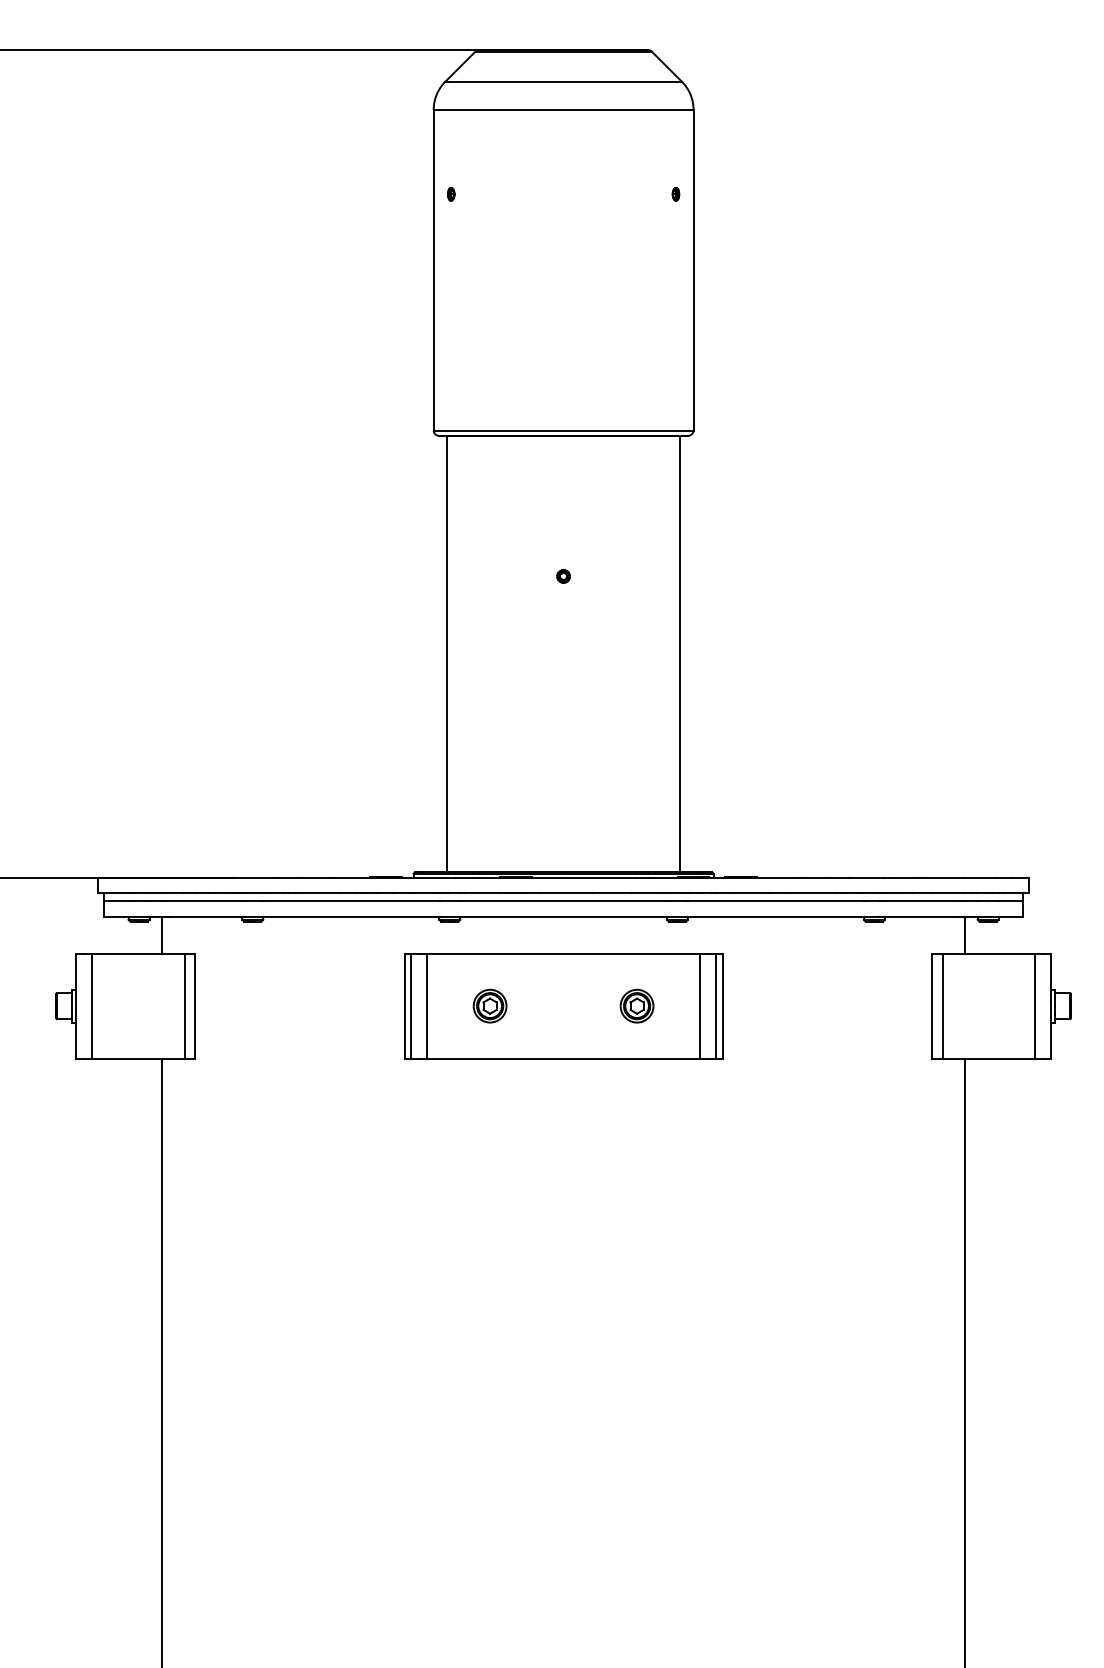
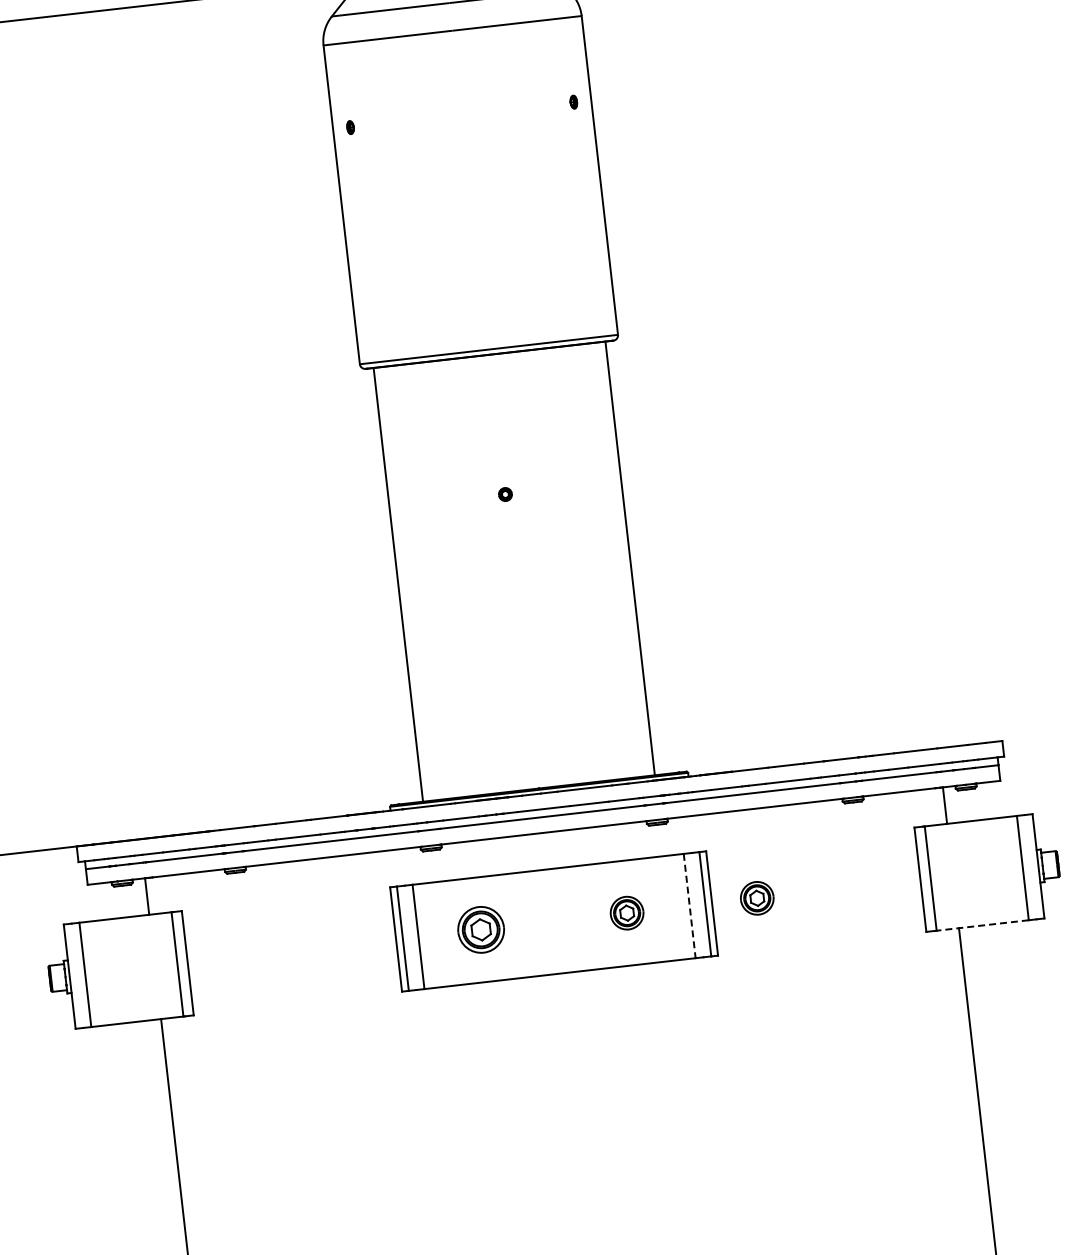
part: (489, 1005) -> (480, 929), size x1.4
part: (767, 1005) -> (756, 897), added
line: (700, 1006) -> (690, 906), solid -> dashed
line: (988, 1058) -> (982, 925), solid -> dashed

